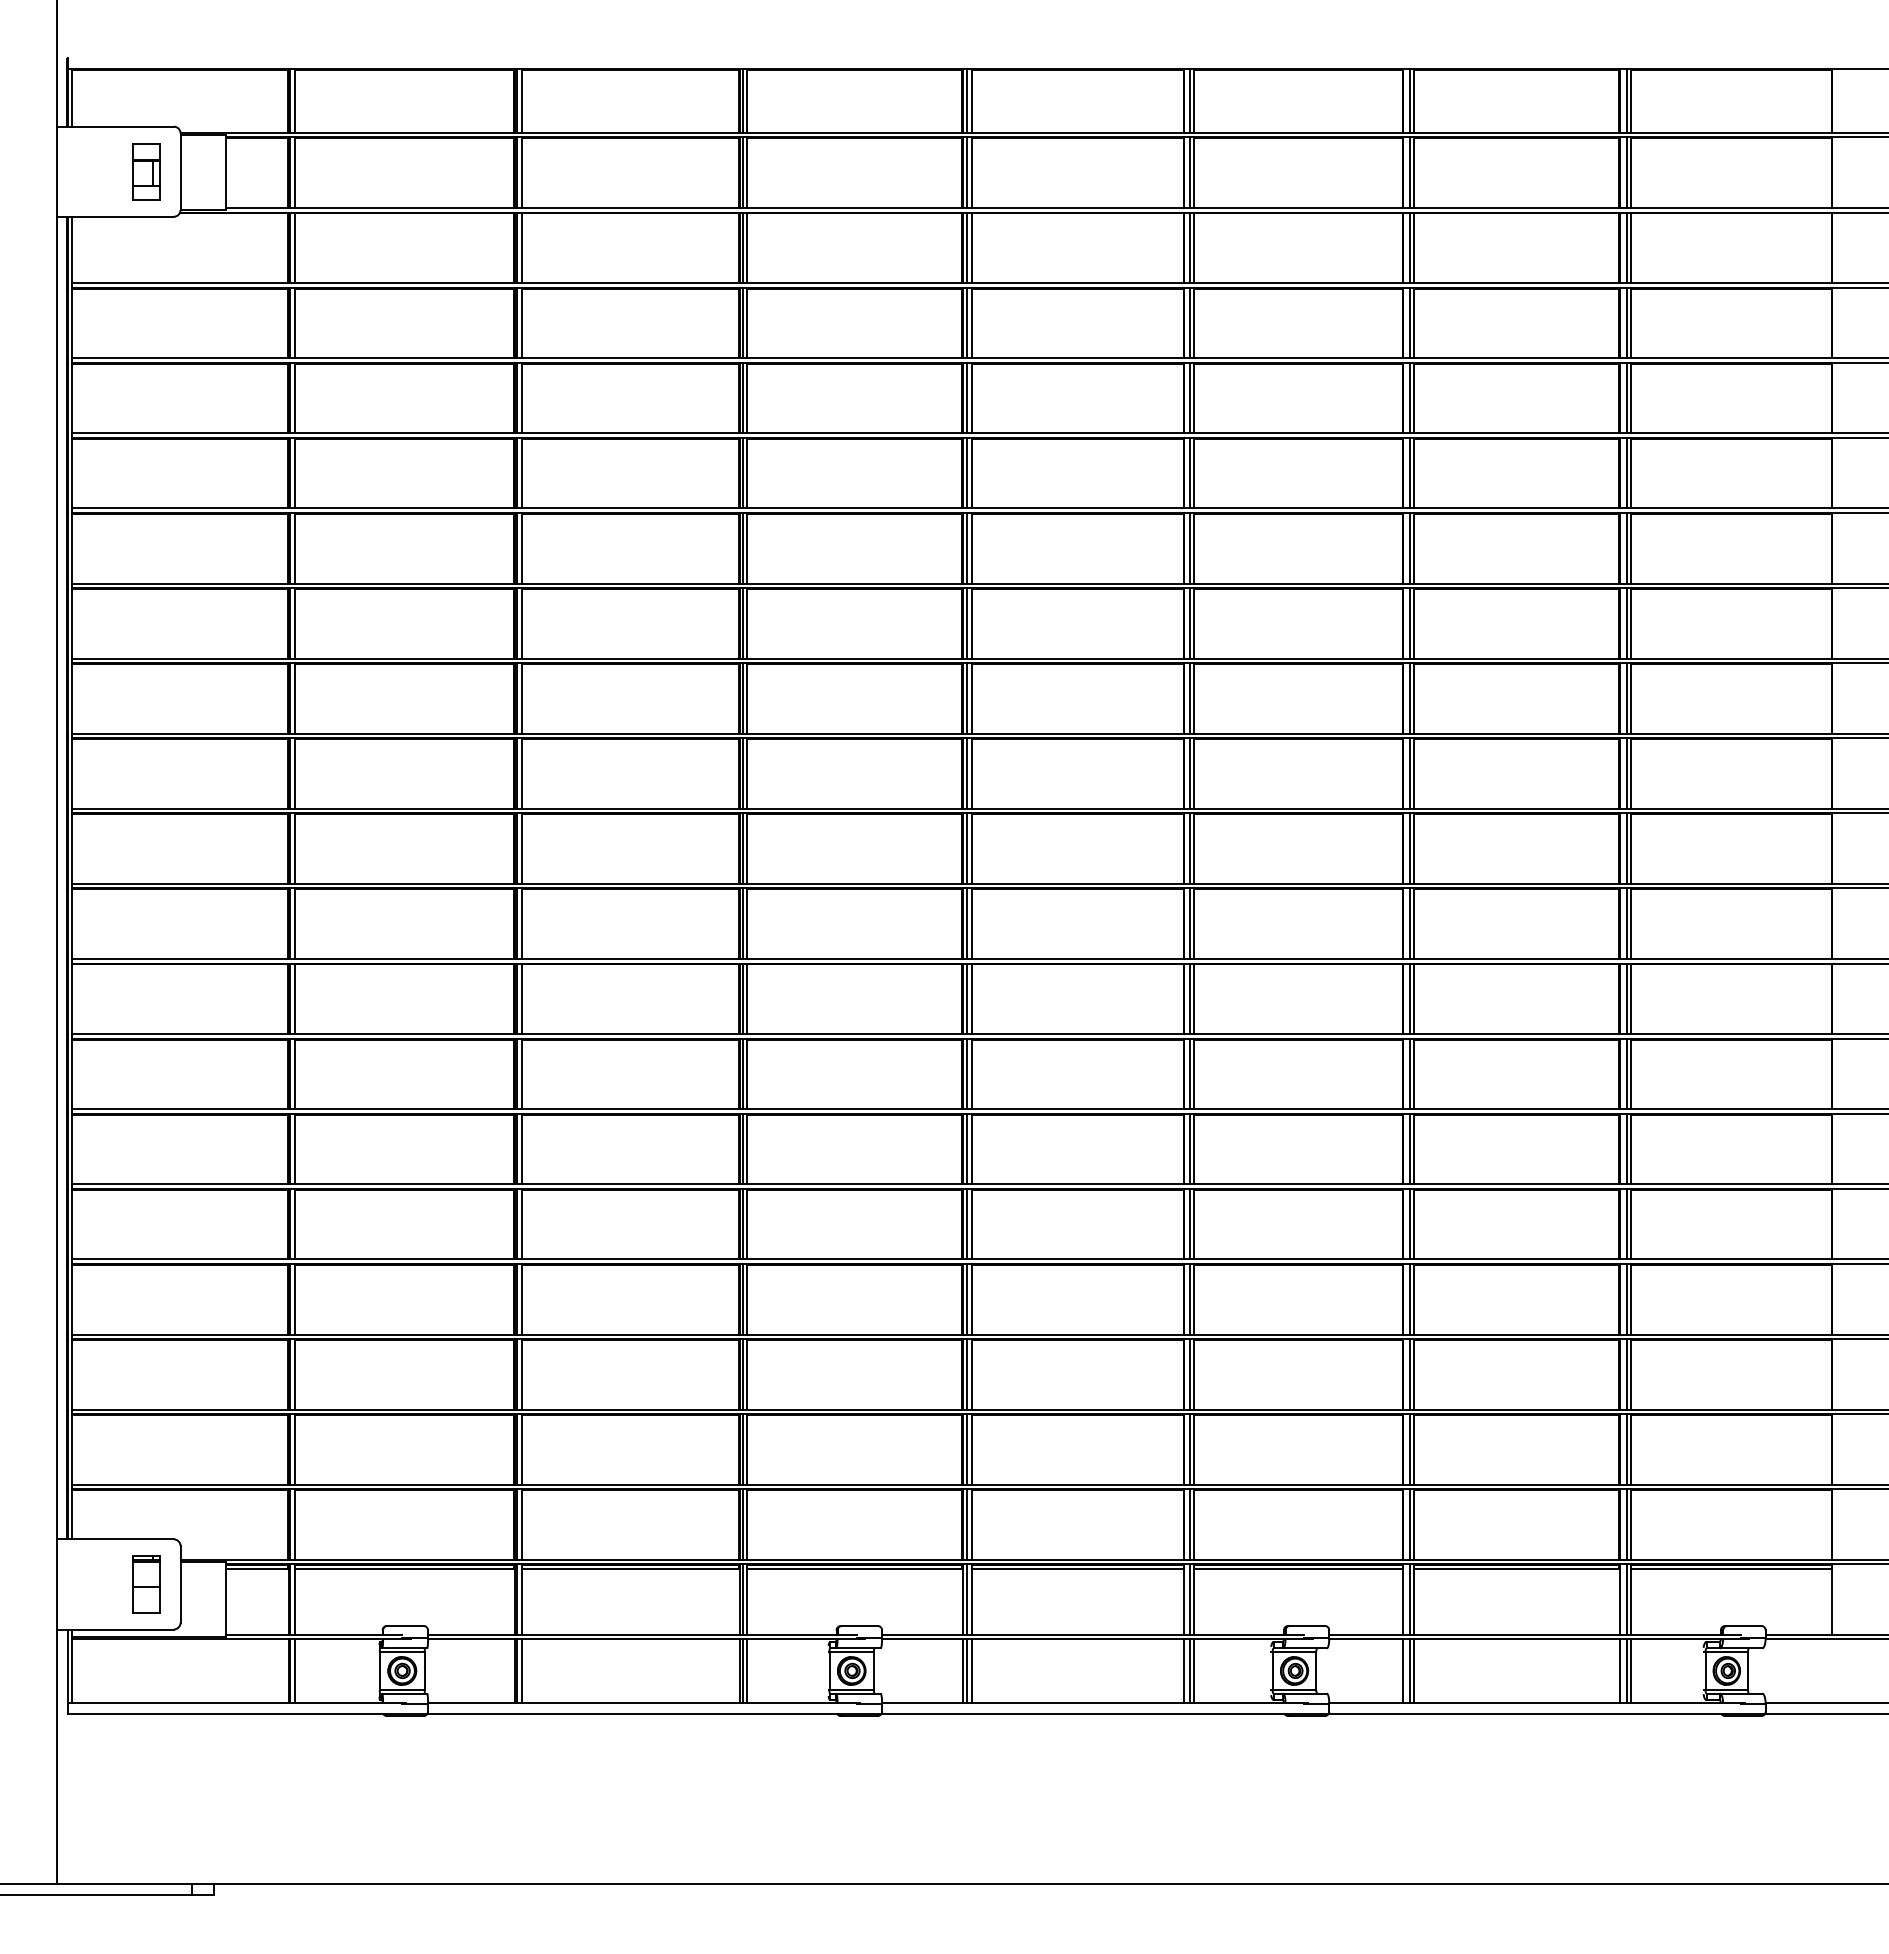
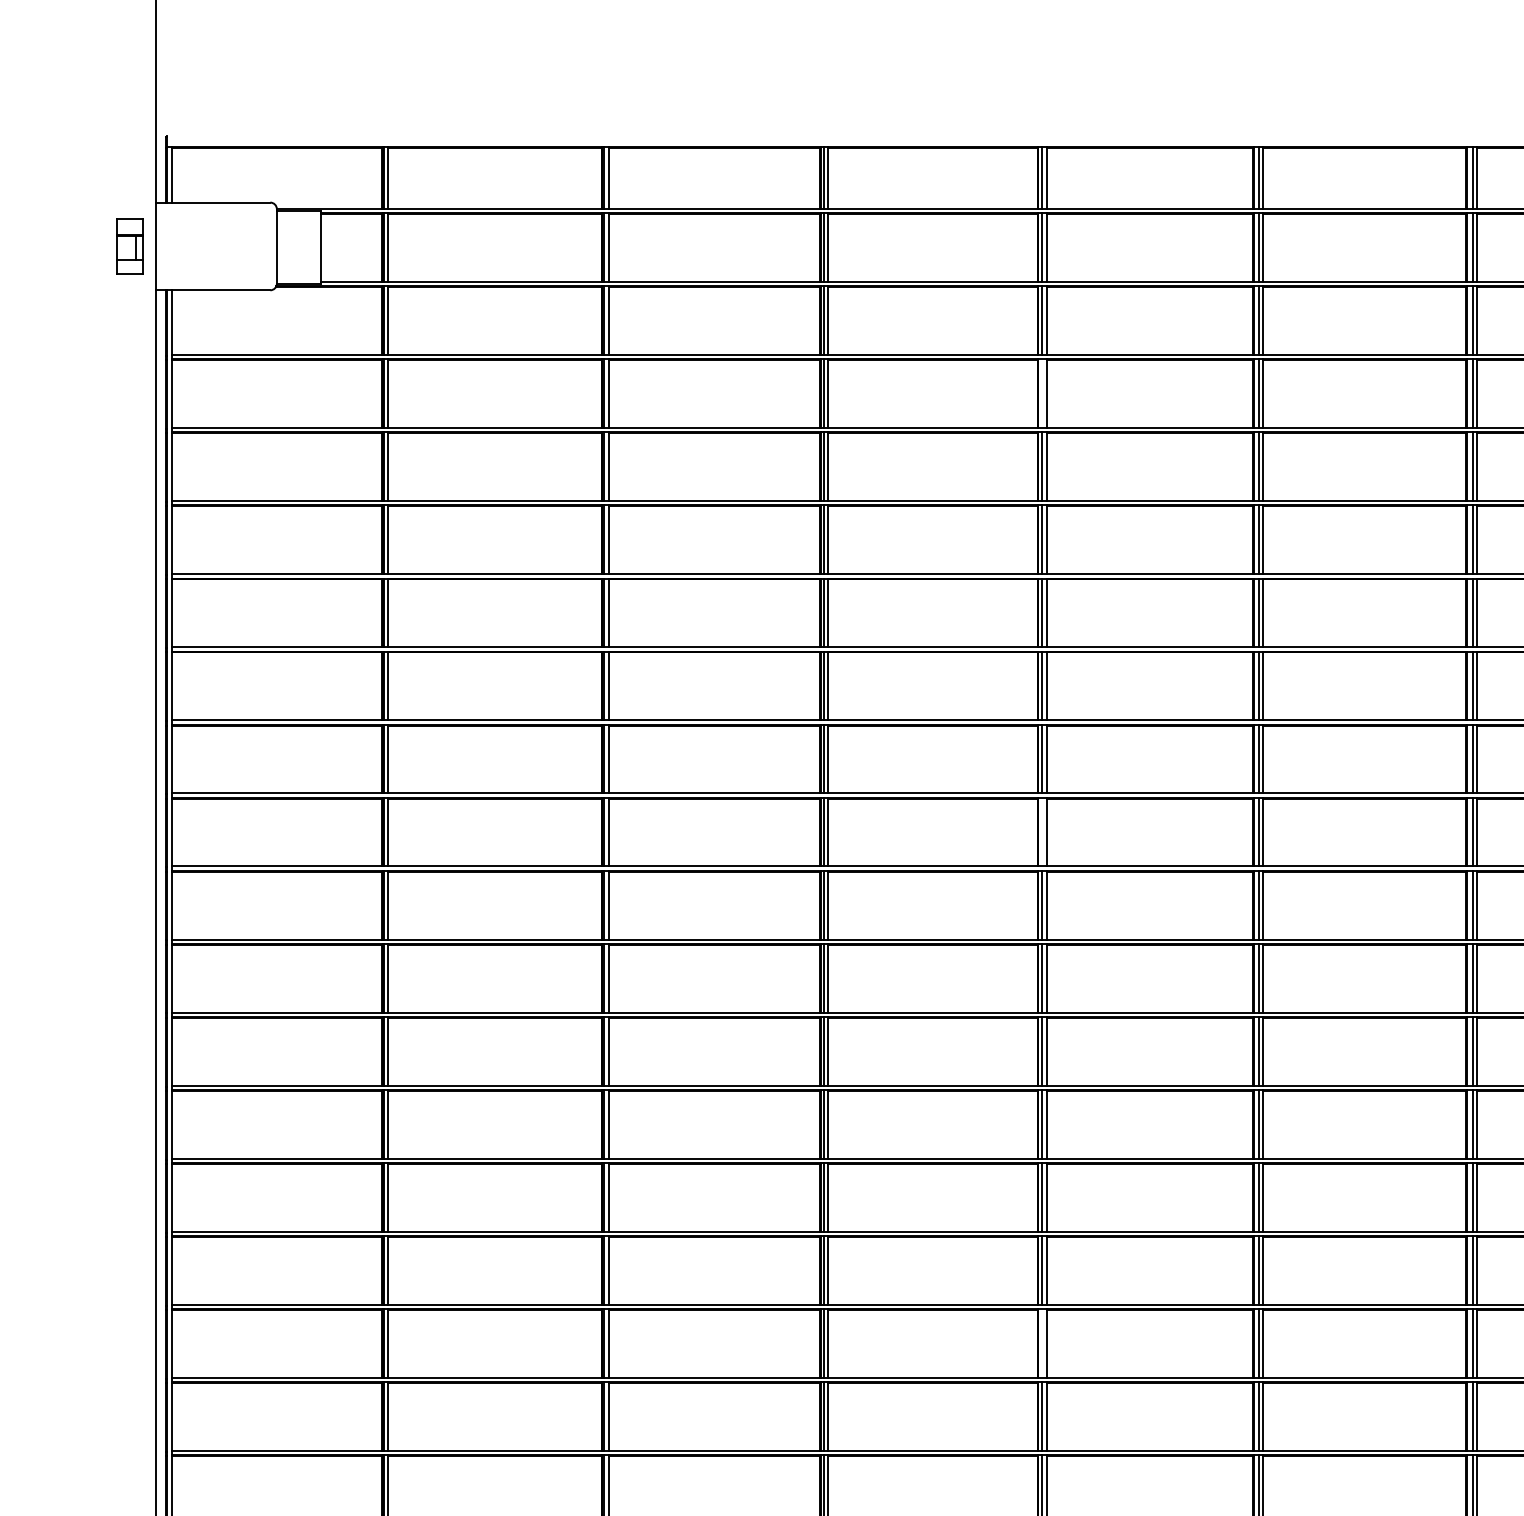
part: (146, 171) -> (129, 246), moved
line: (967, 322) -> (1042, 393), removed
line: (967, 773) -> (1042, 832), removed
line: (967, 1298) -> (1042, 1342), removed

